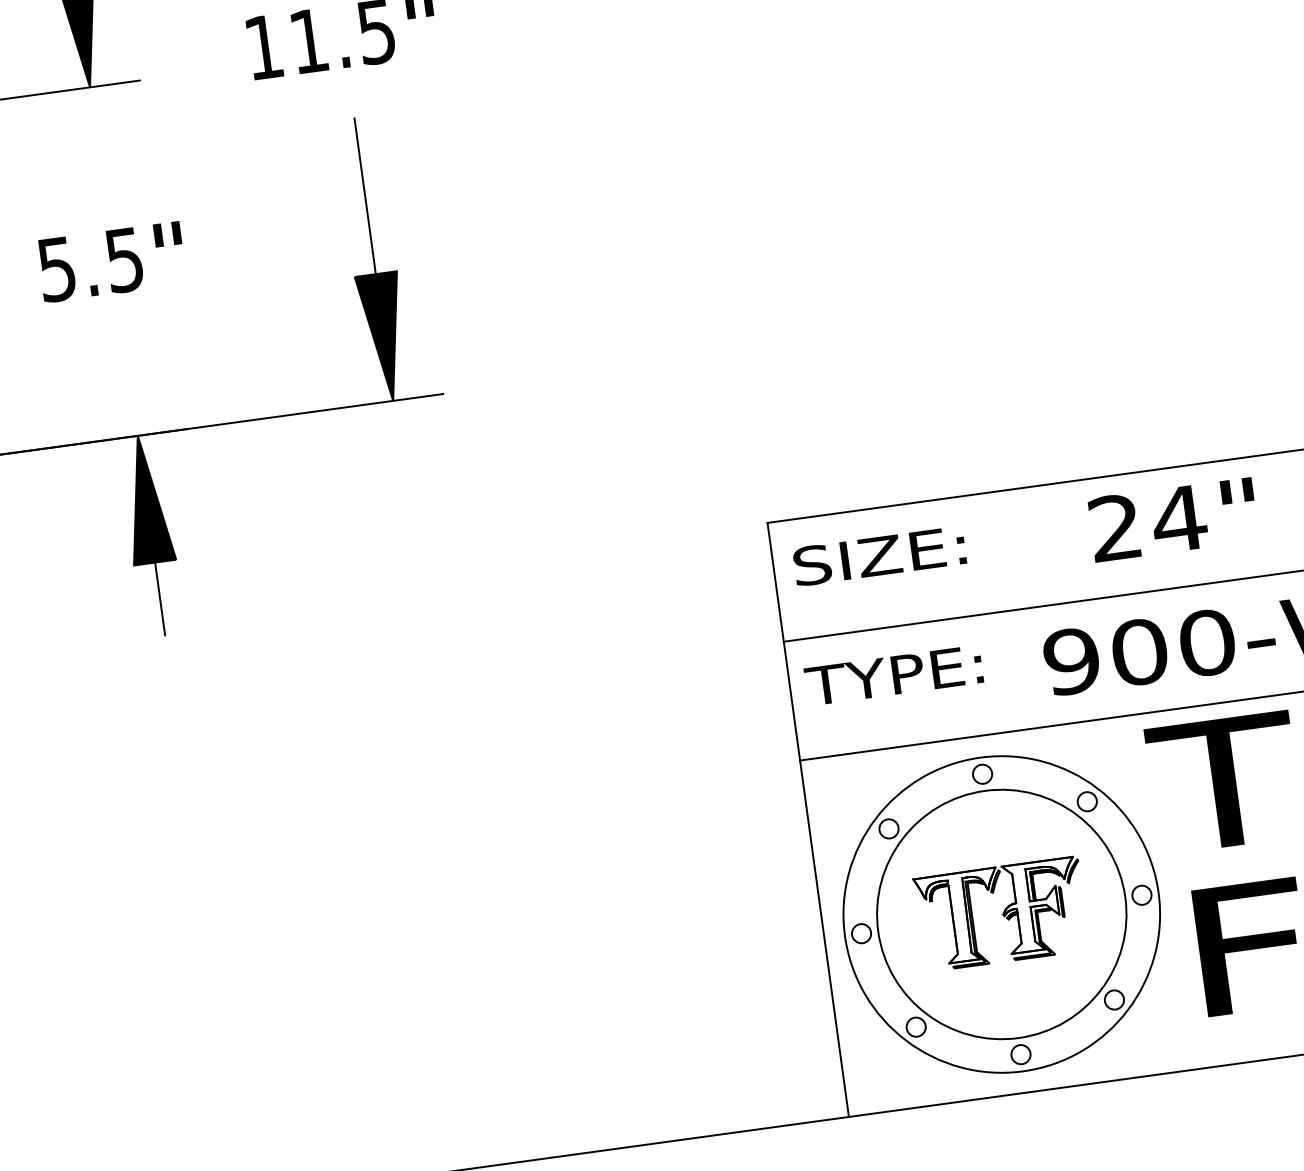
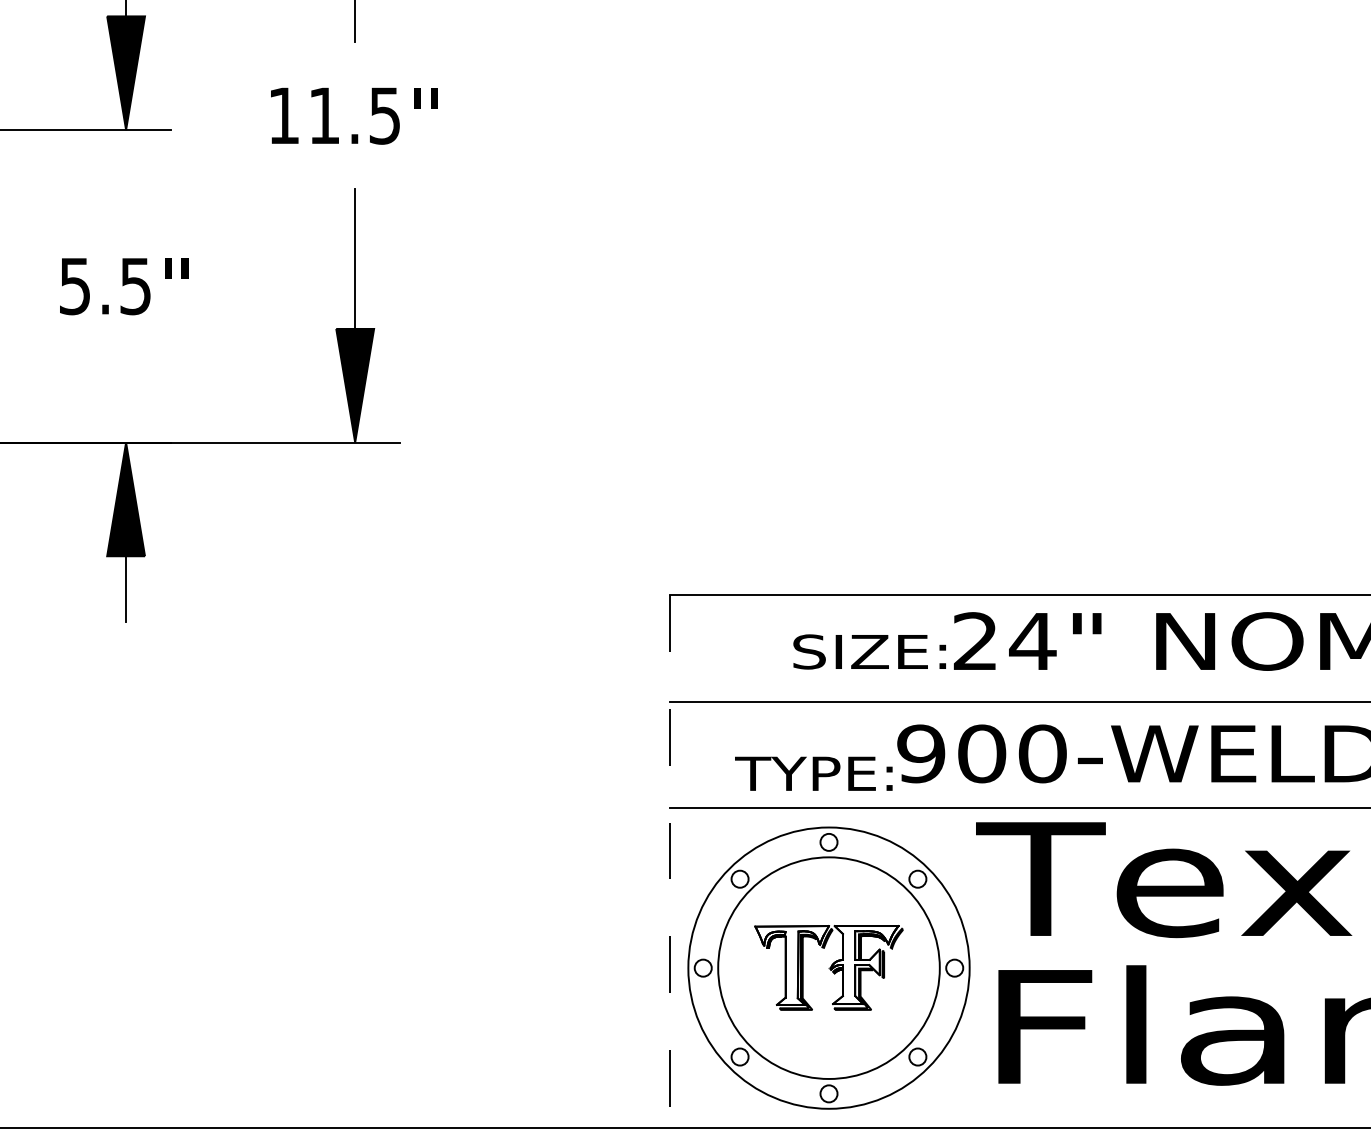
text: (879, 555) -> (869, 651), moved
text: (893, 675) -> (813, 773), moved
line: (808, 820) -> (670, 862), solid -> dashed

